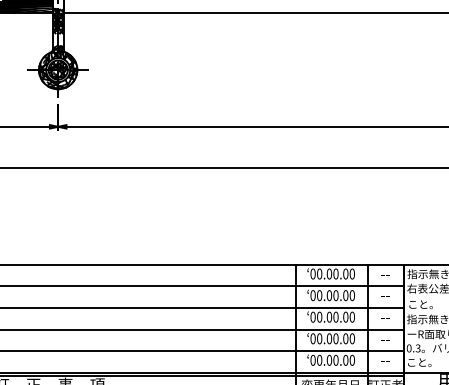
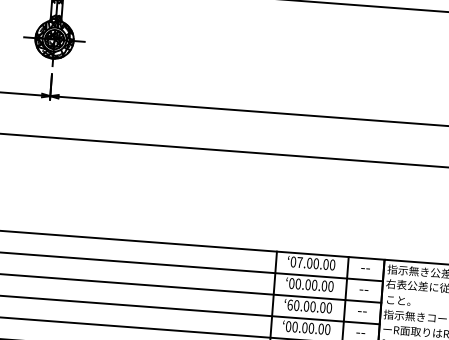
text: (319, 273) -> (299, 261), 00.00.00 -> 07.00.00
text: (312, 316) -> (289, 304), 00.00.00 -> 60.00.00

